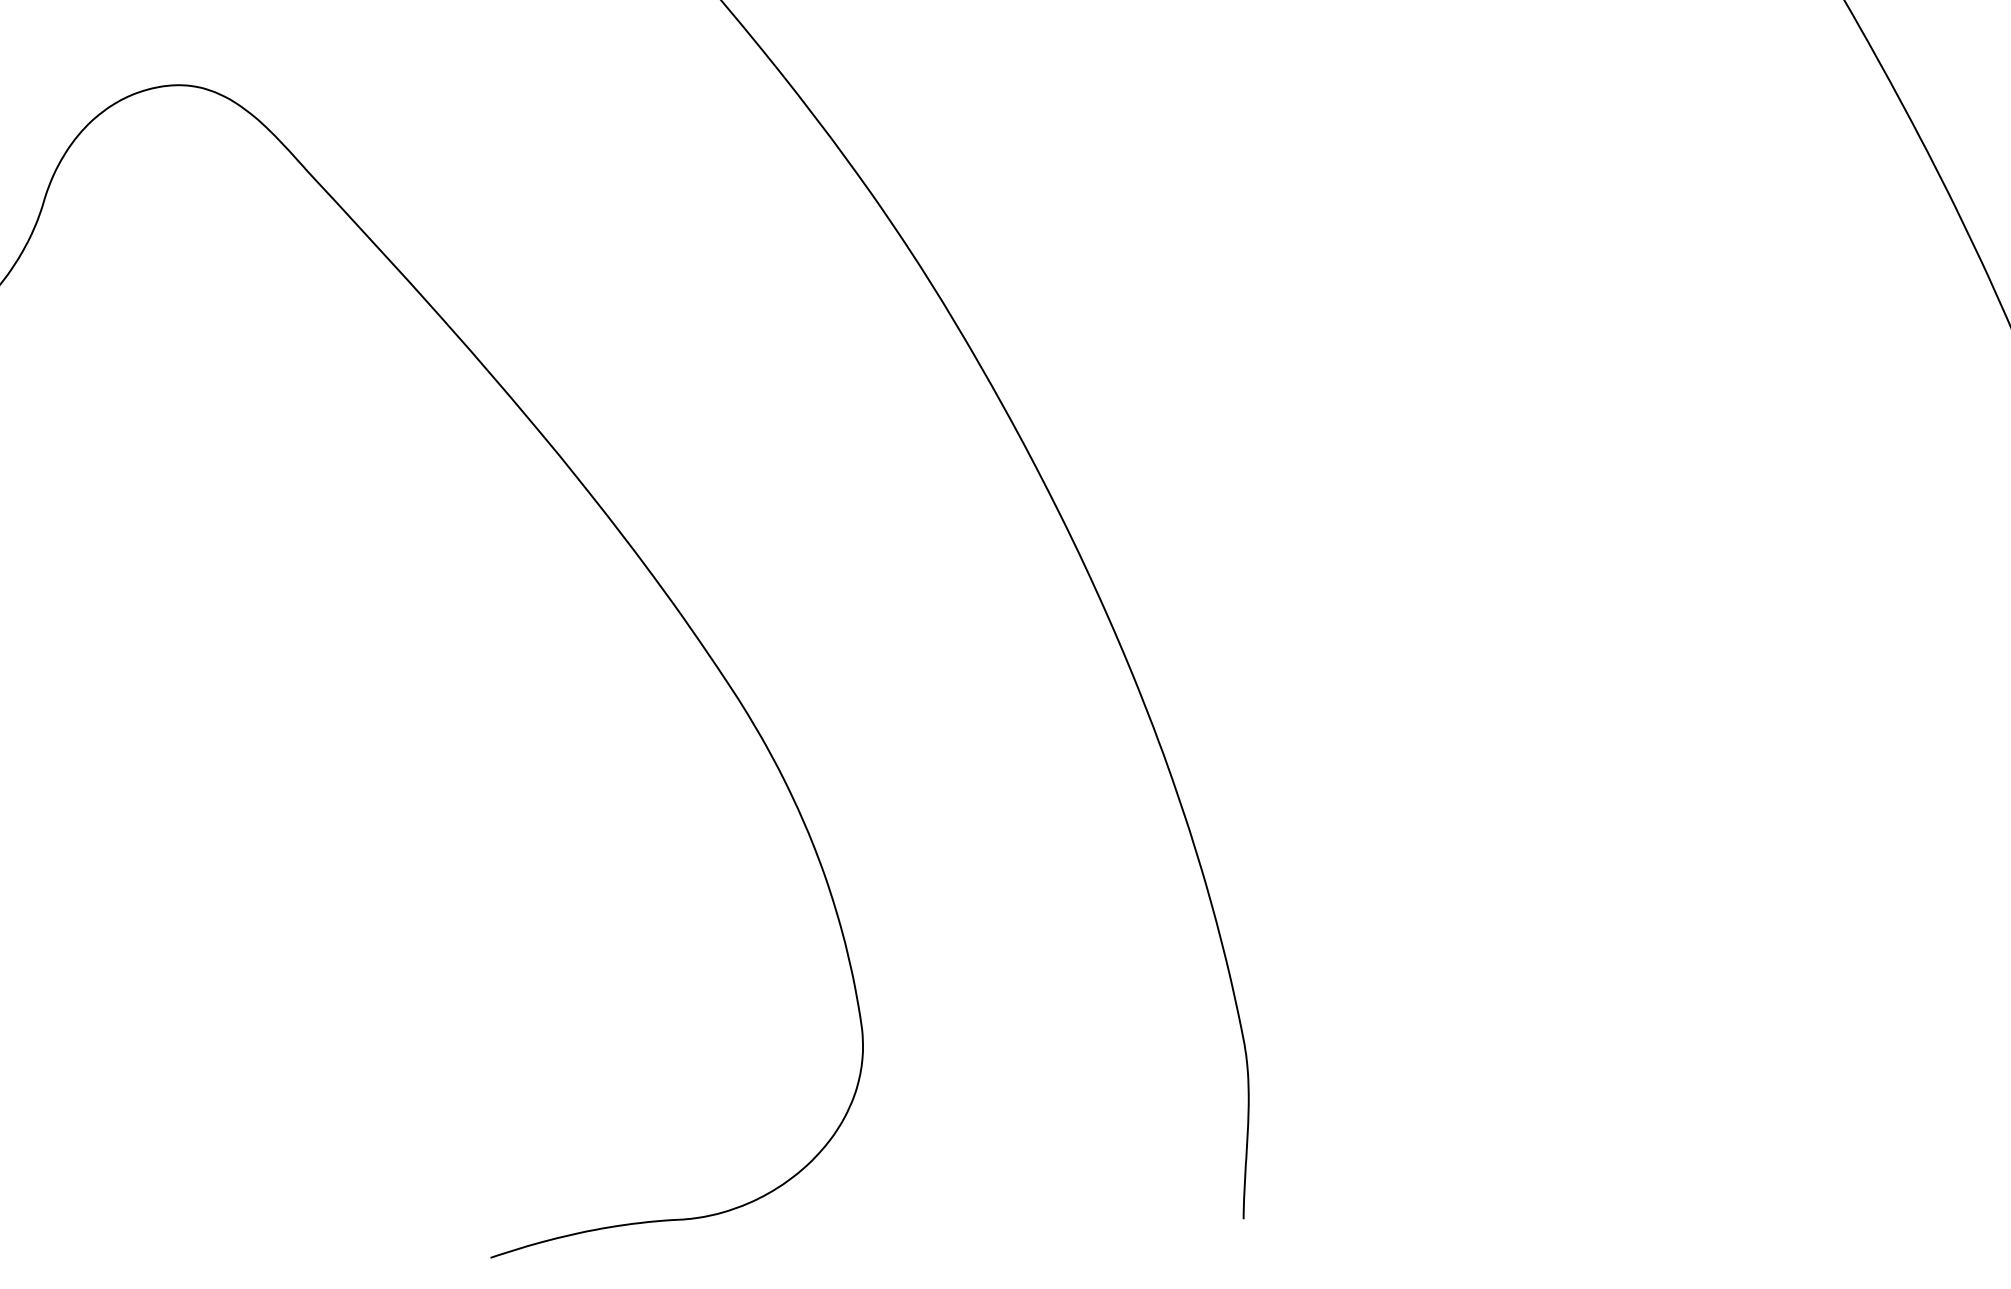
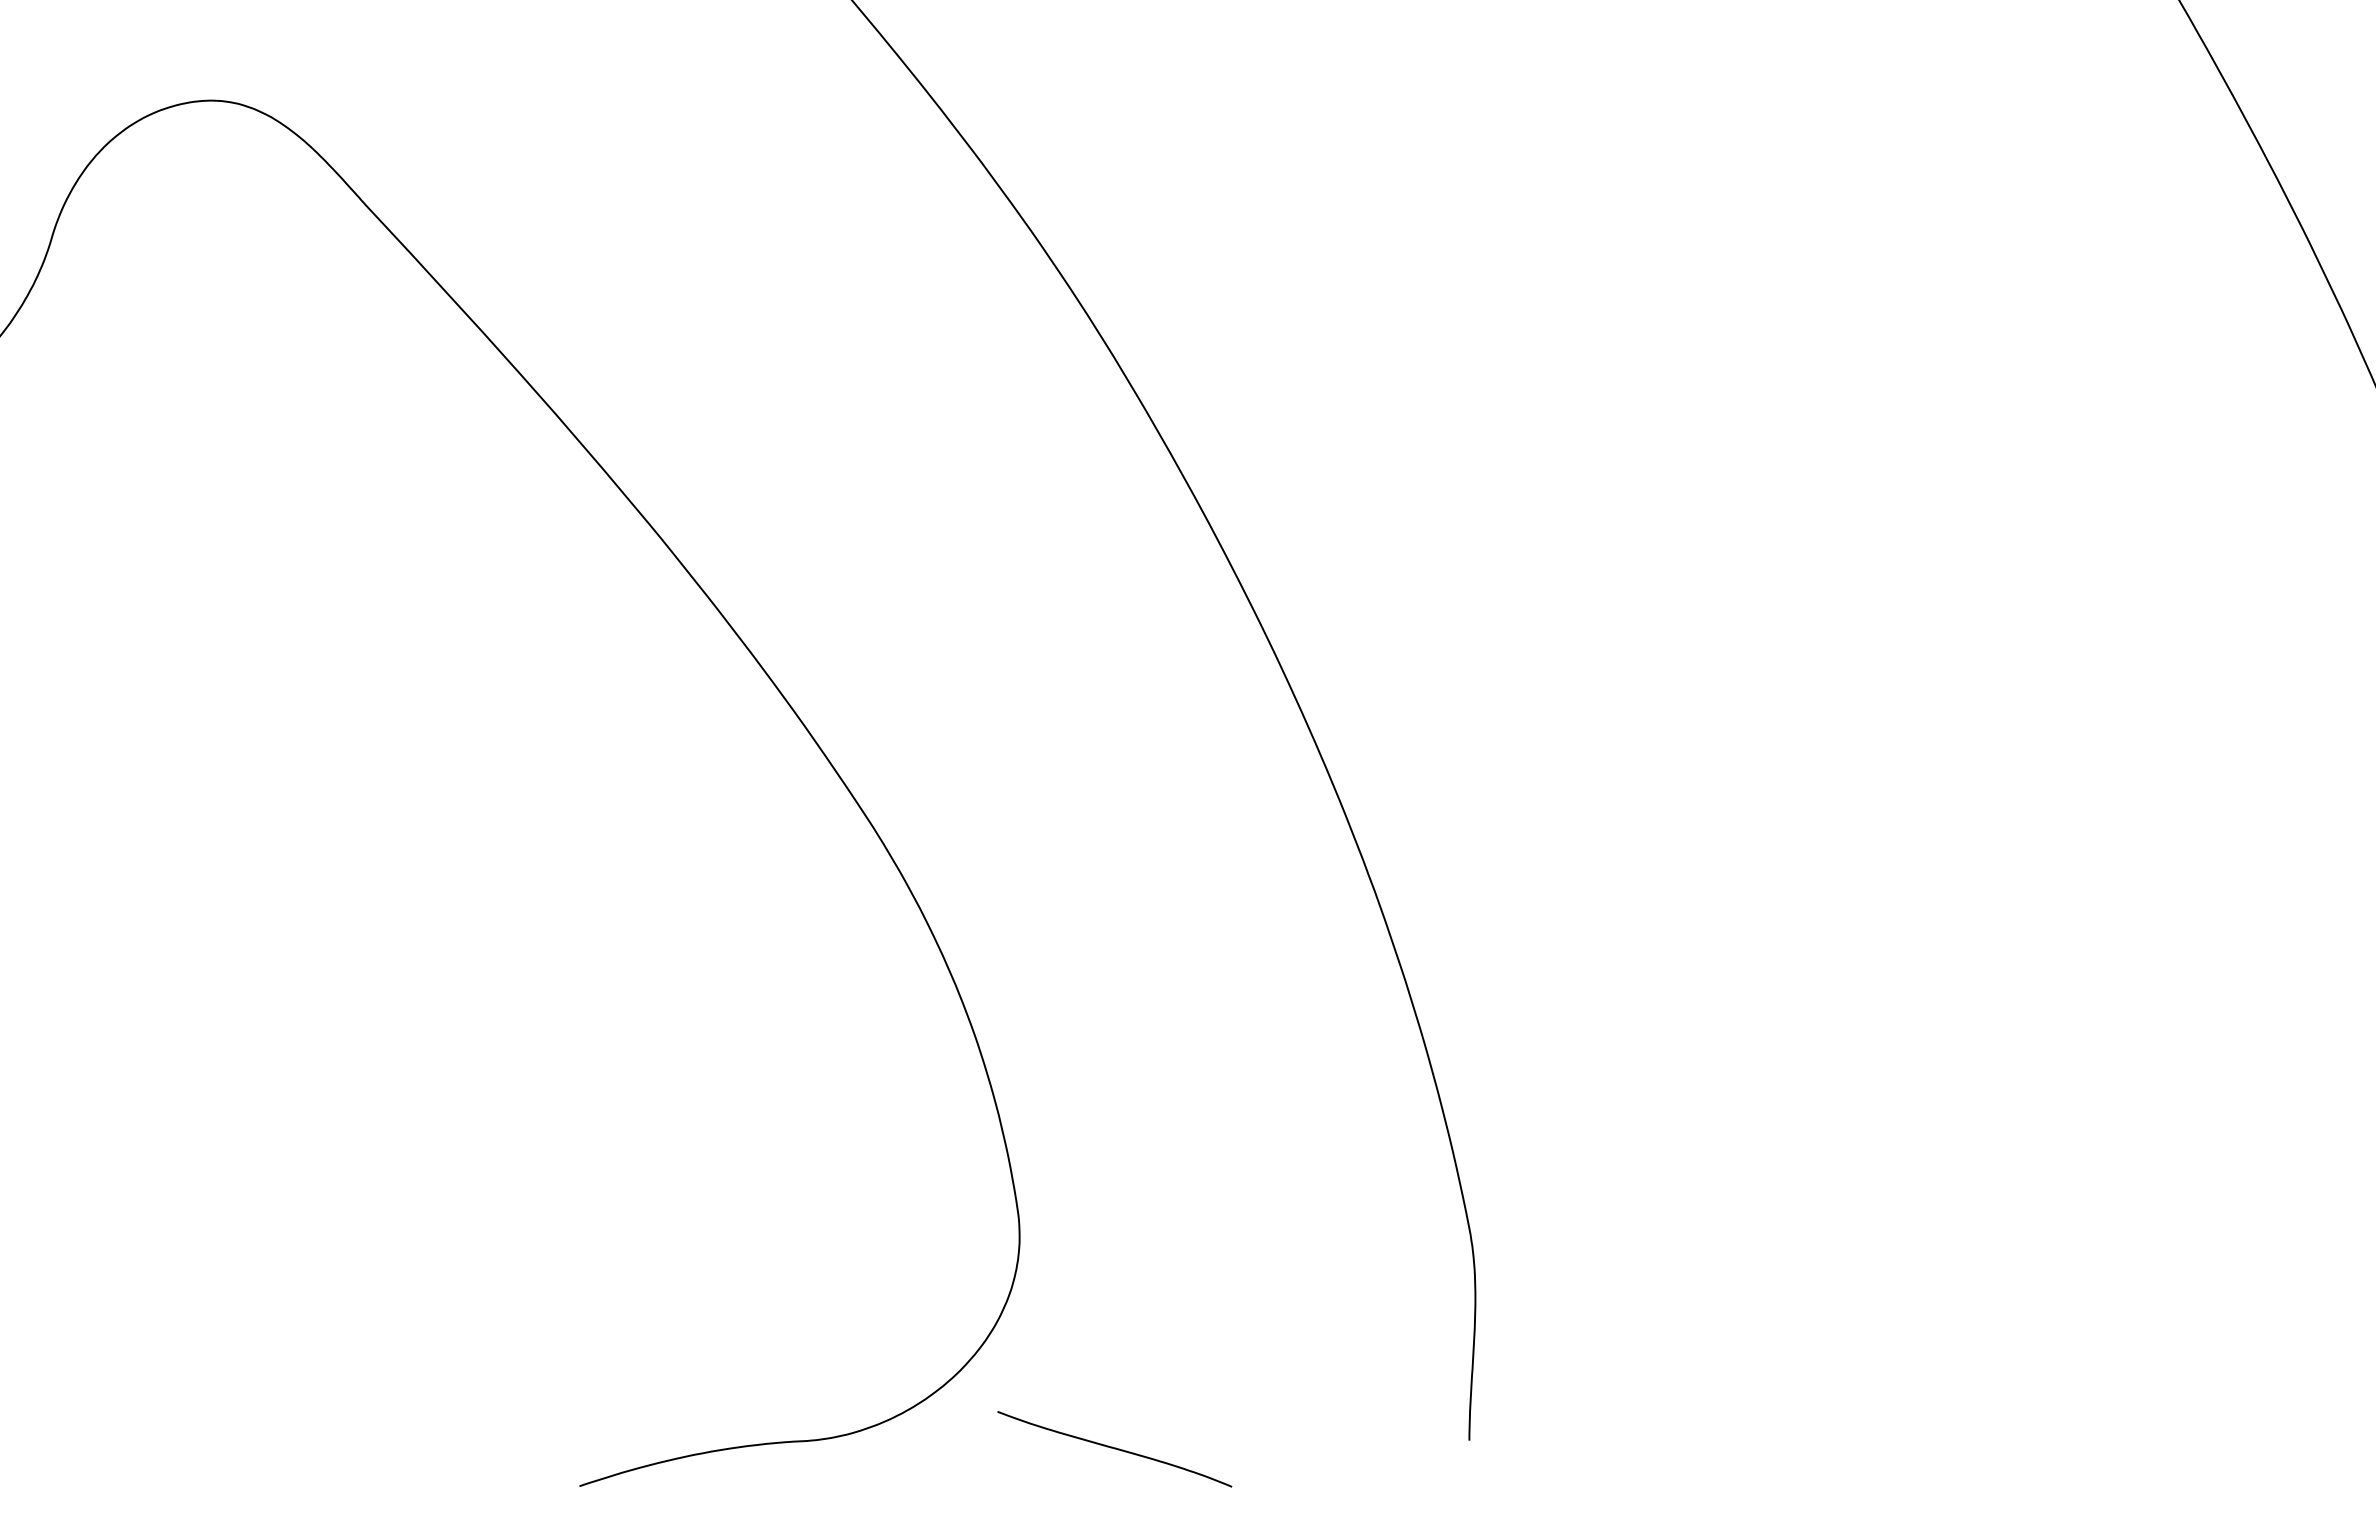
curve: (943, 1226) -> (1114, 1449), added

